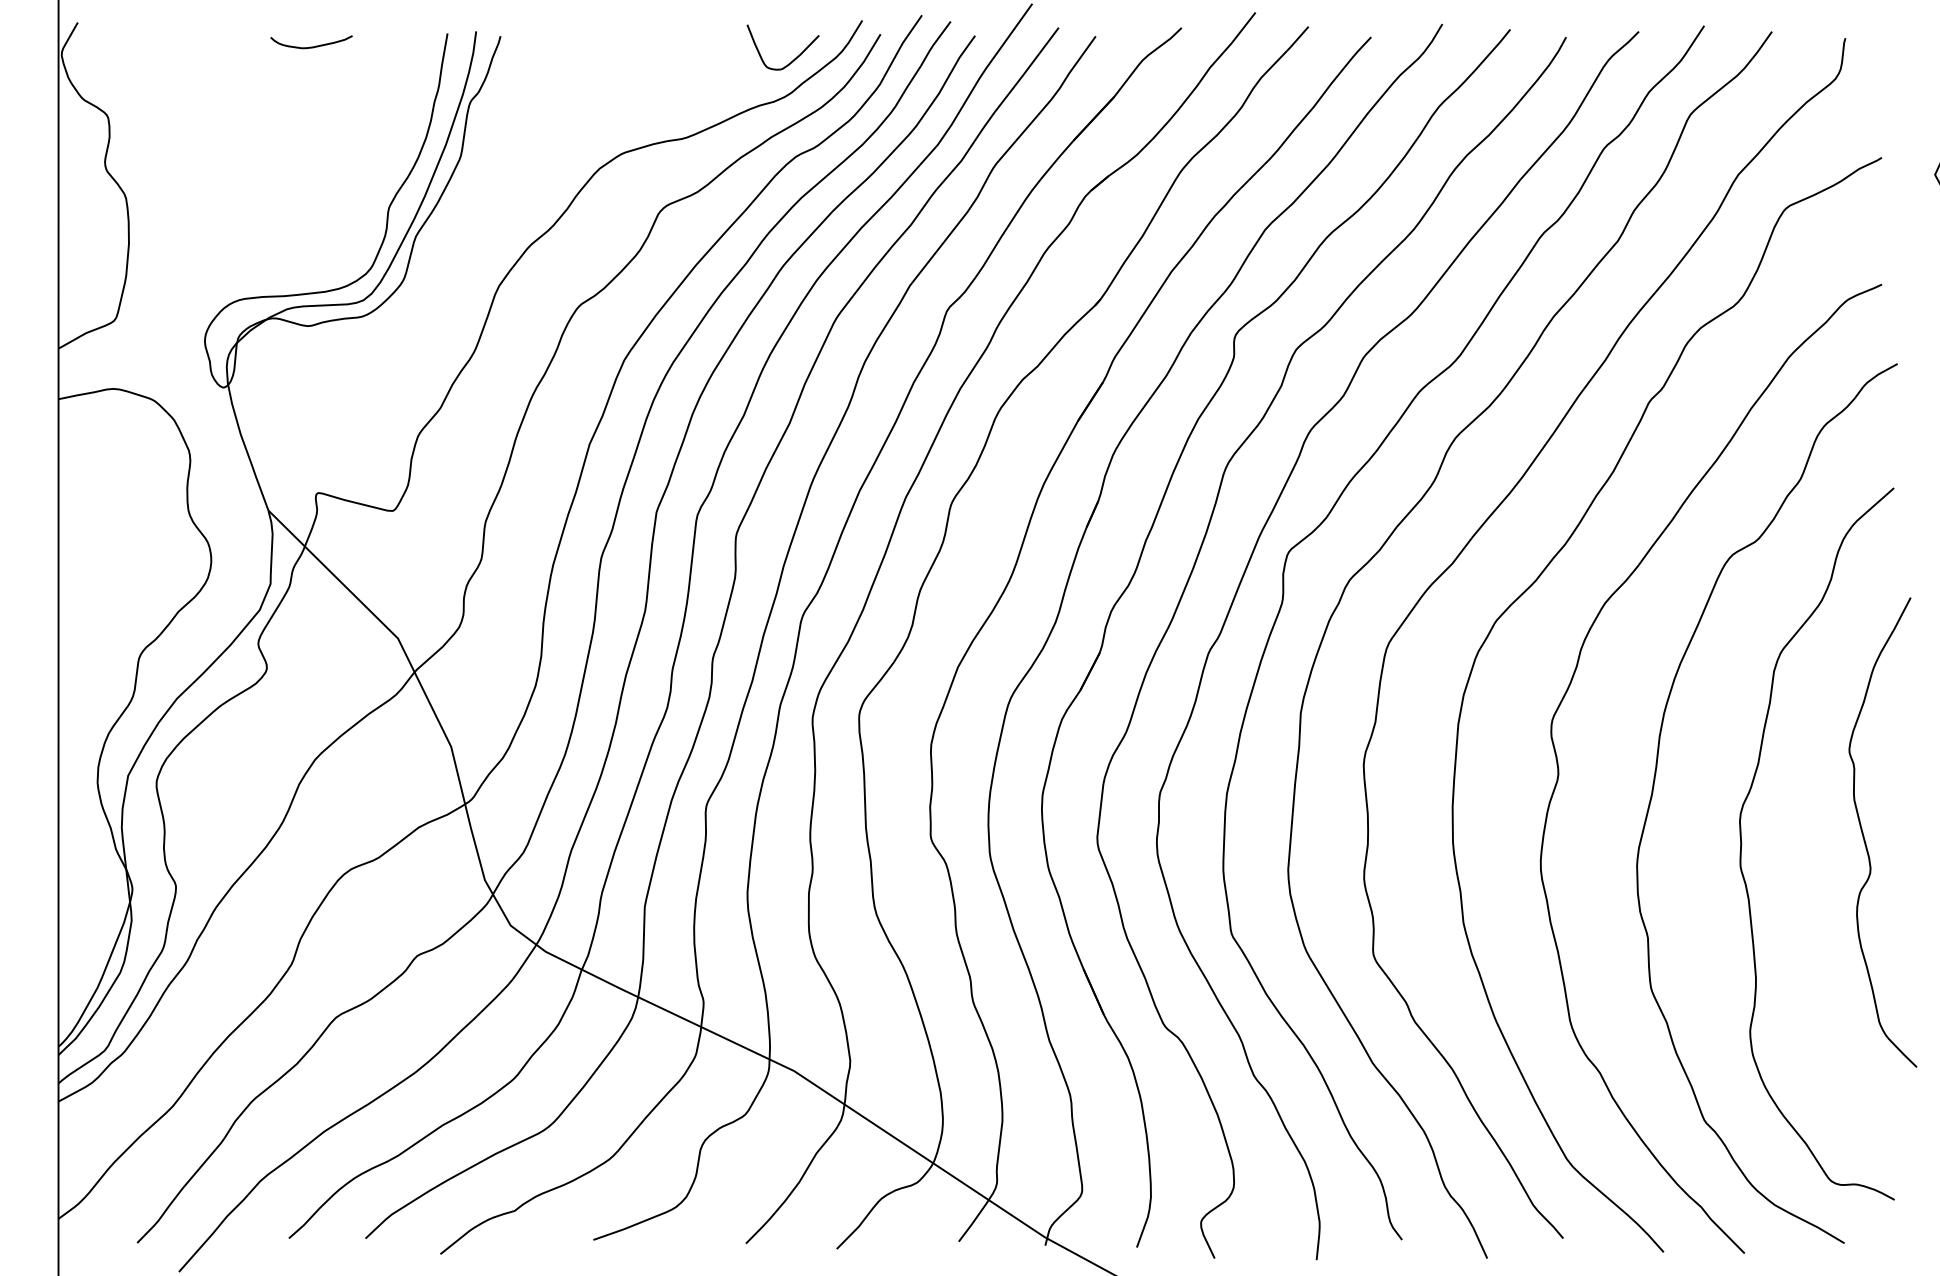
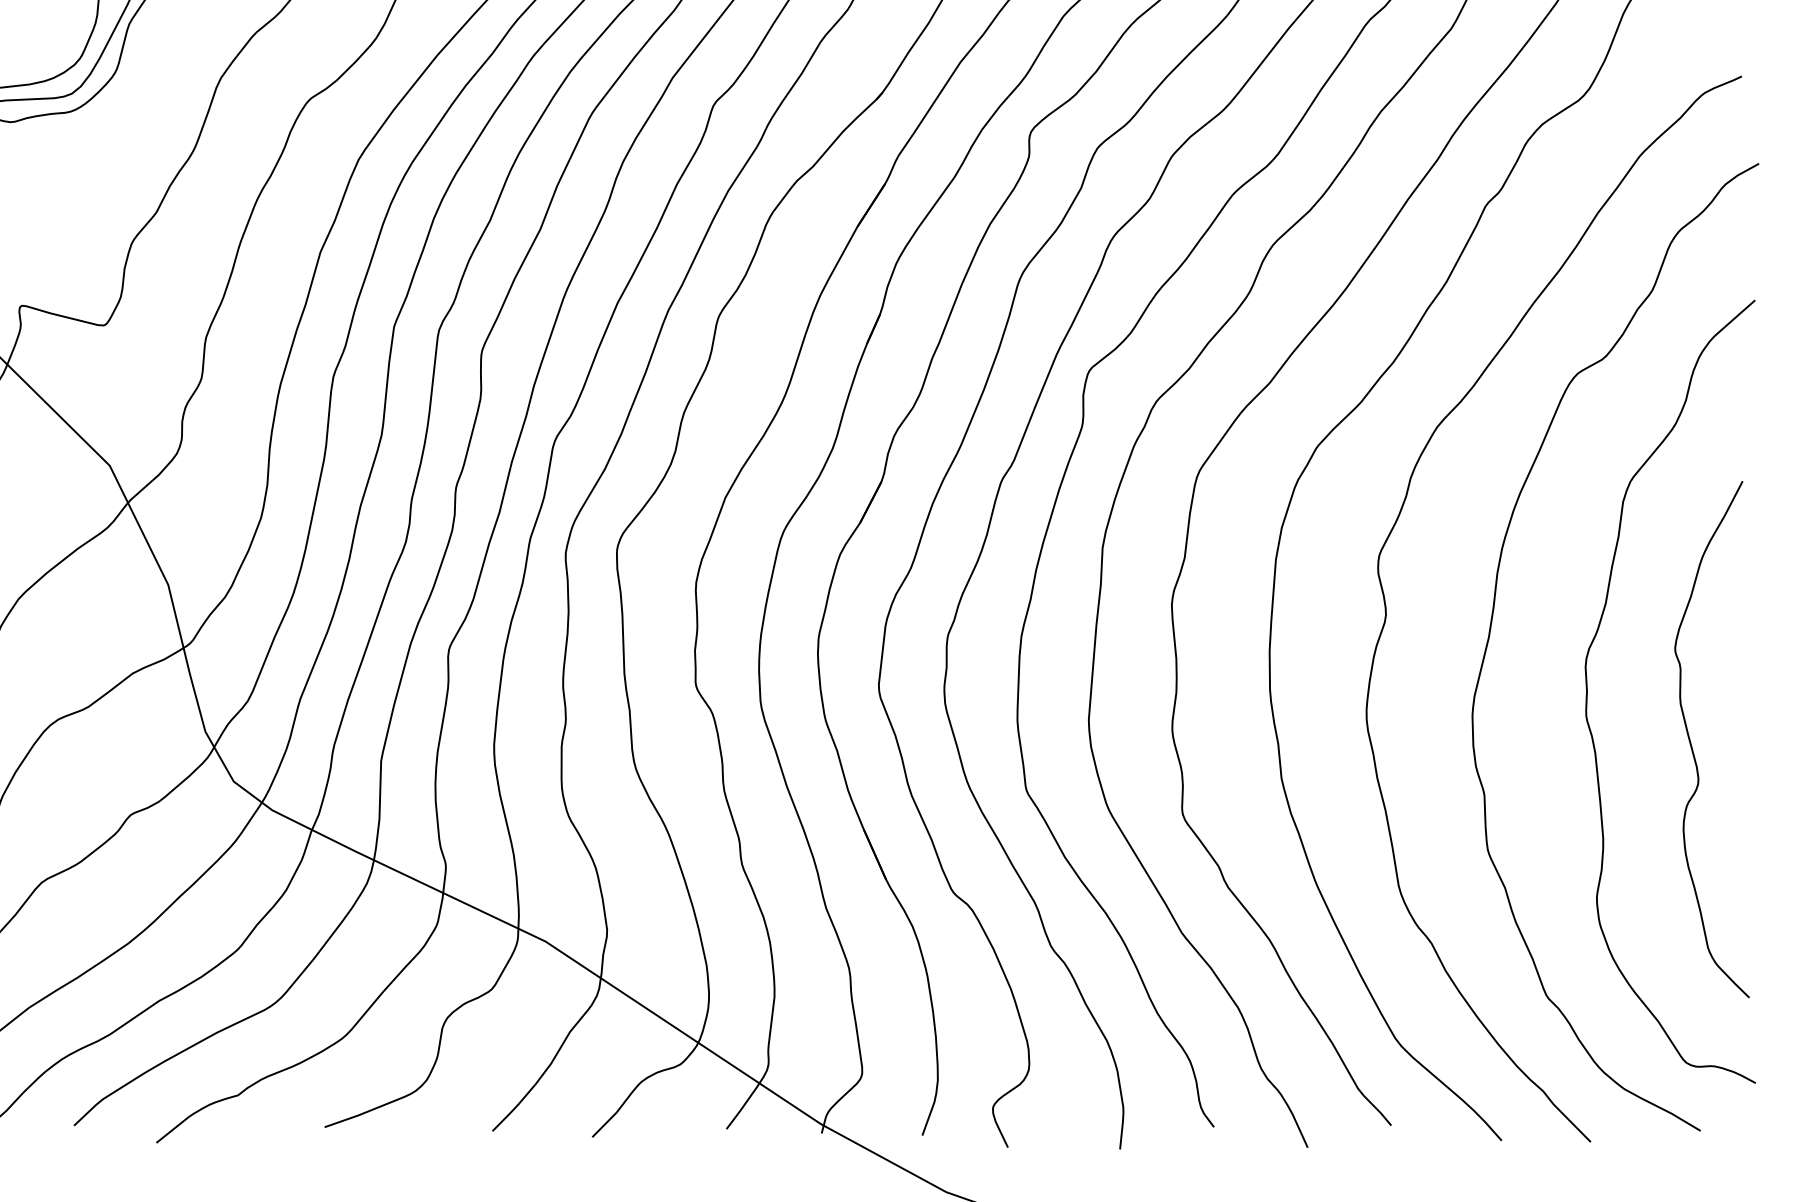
curve: (1864, 835) -> (1691, 742), moved

